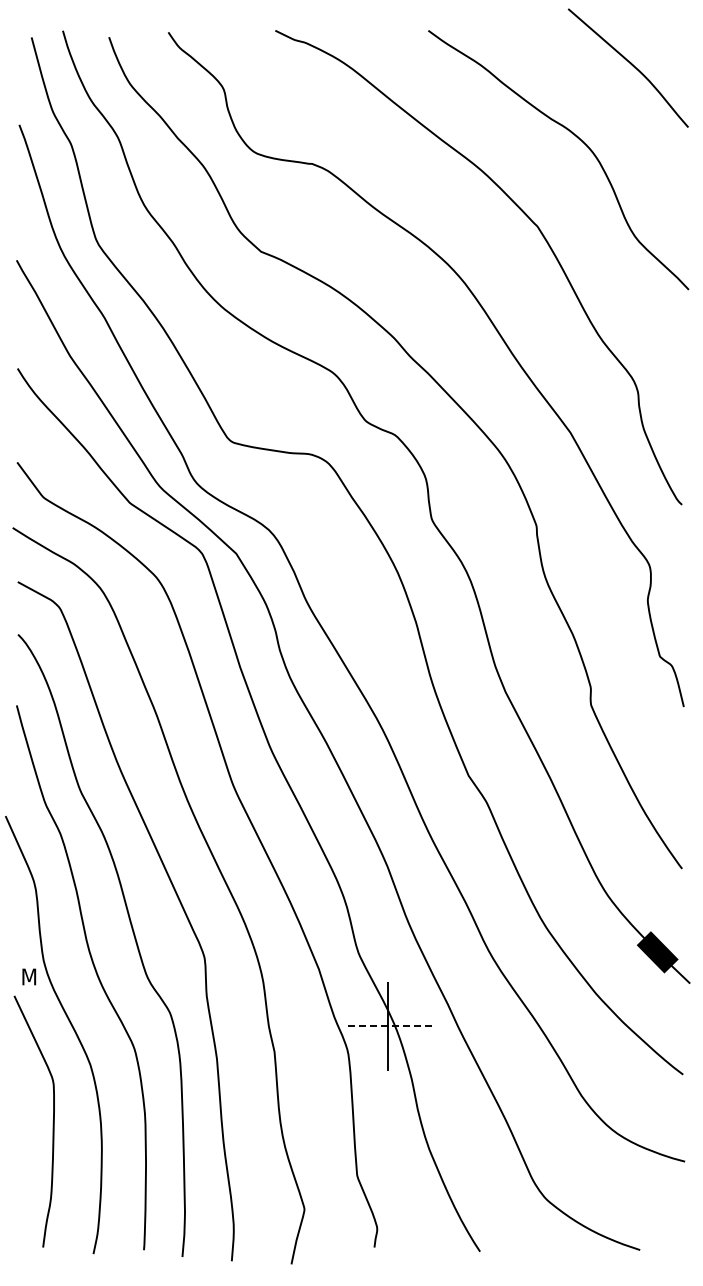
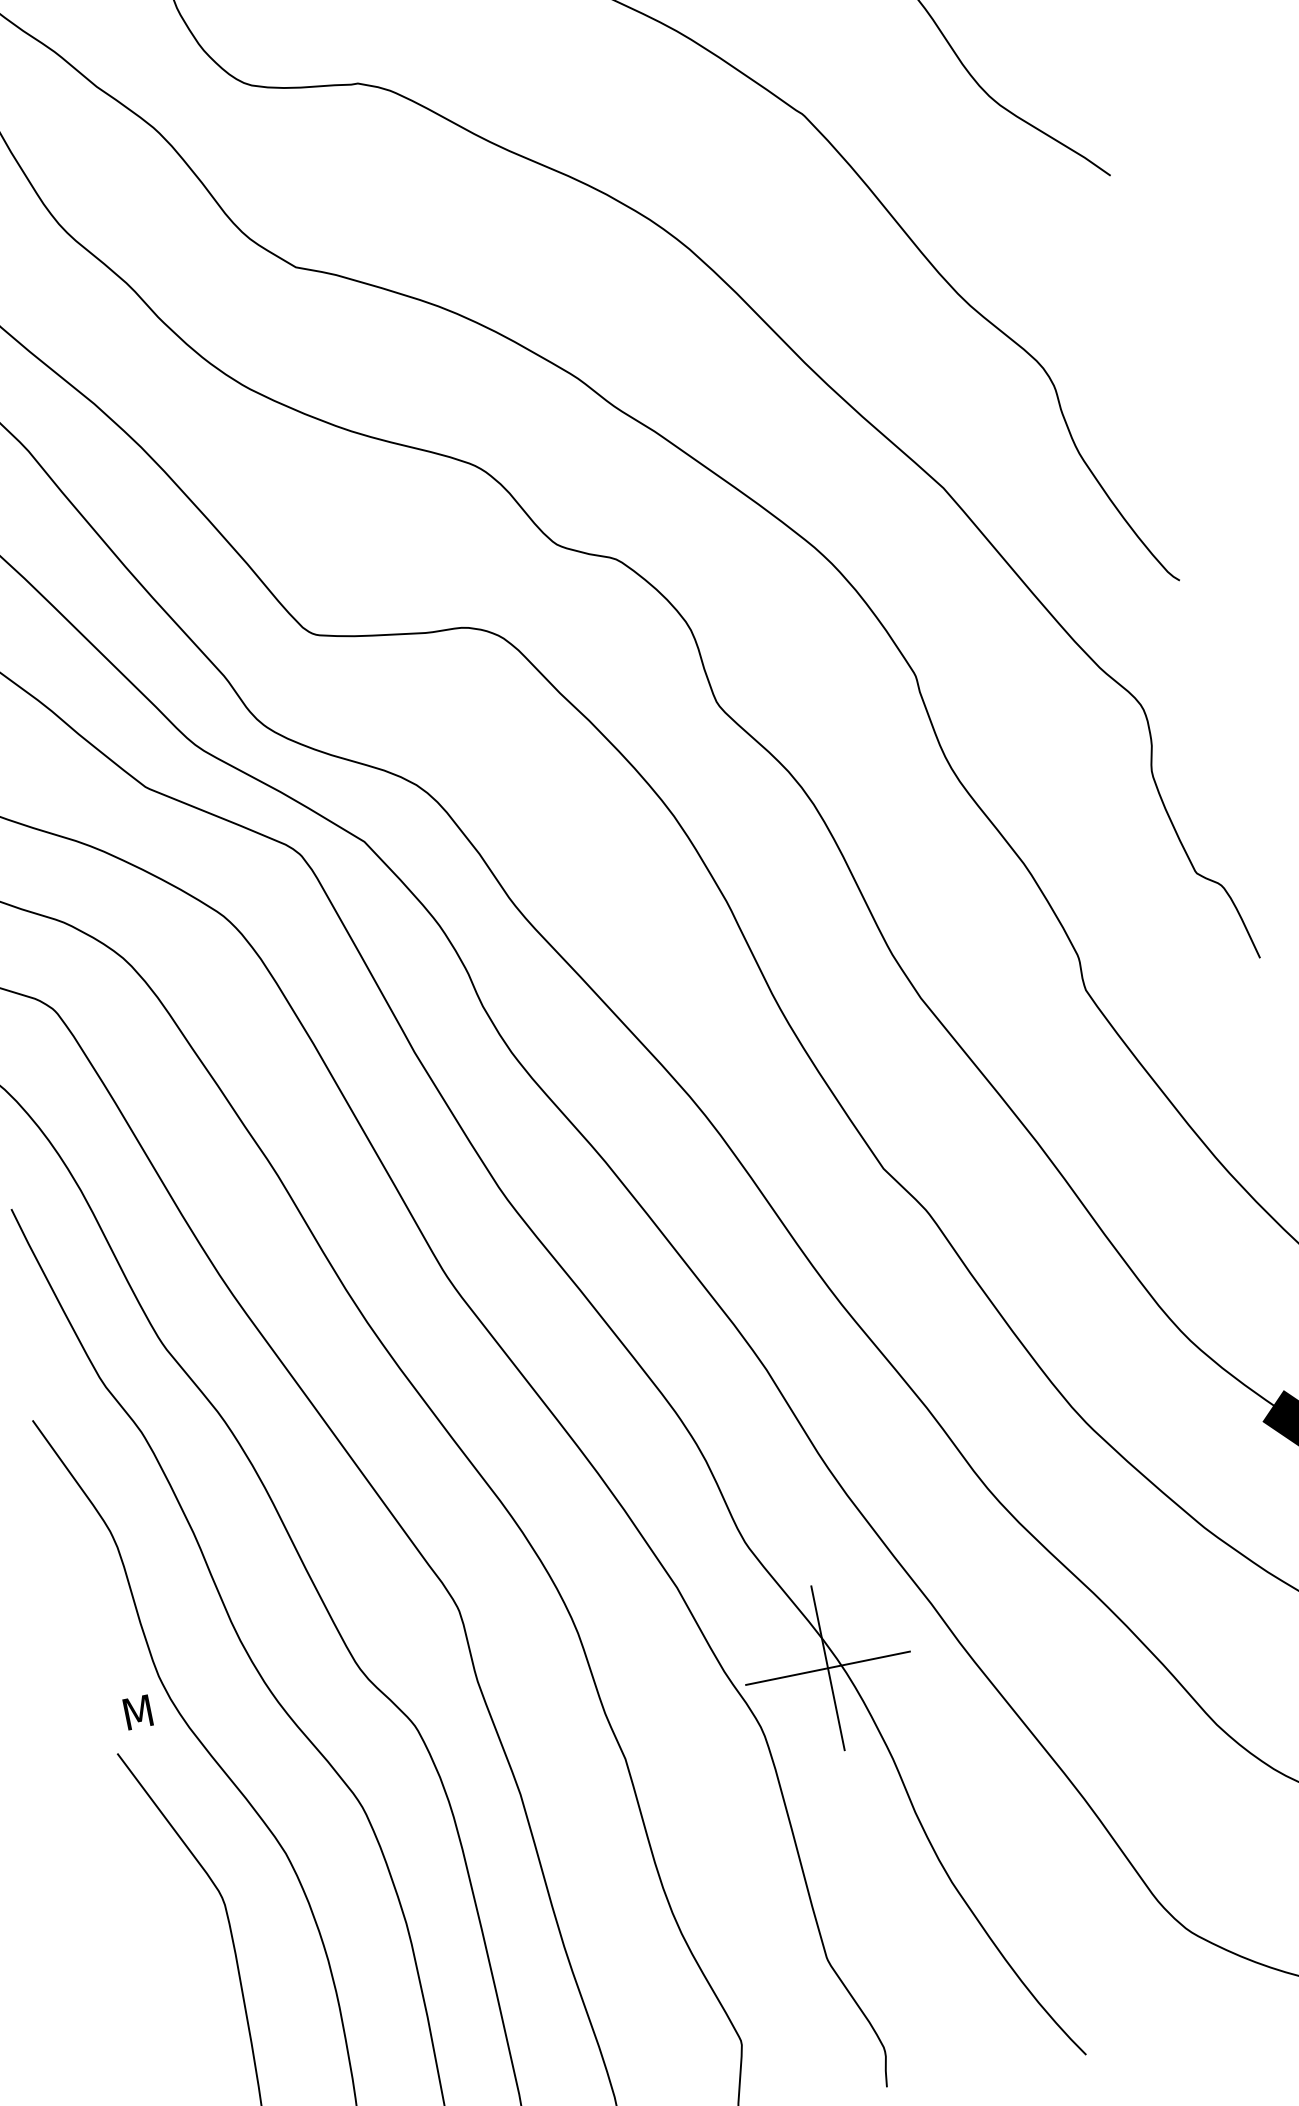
line: (387, 1026) -> (827, 1668), dashed -> solid

